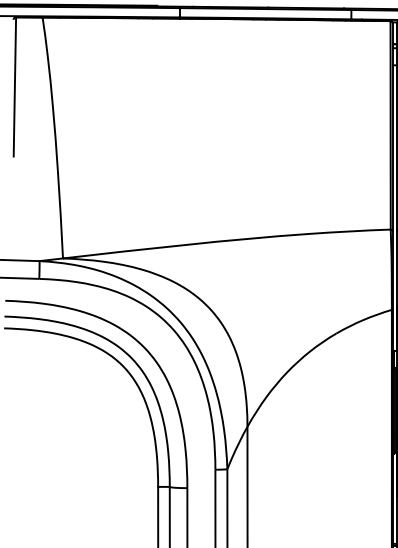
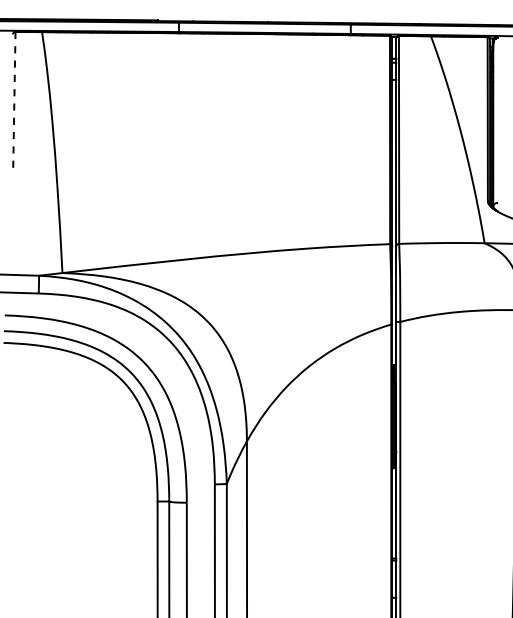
line: (15, 86) -> (14, 101), solid -> dashed

